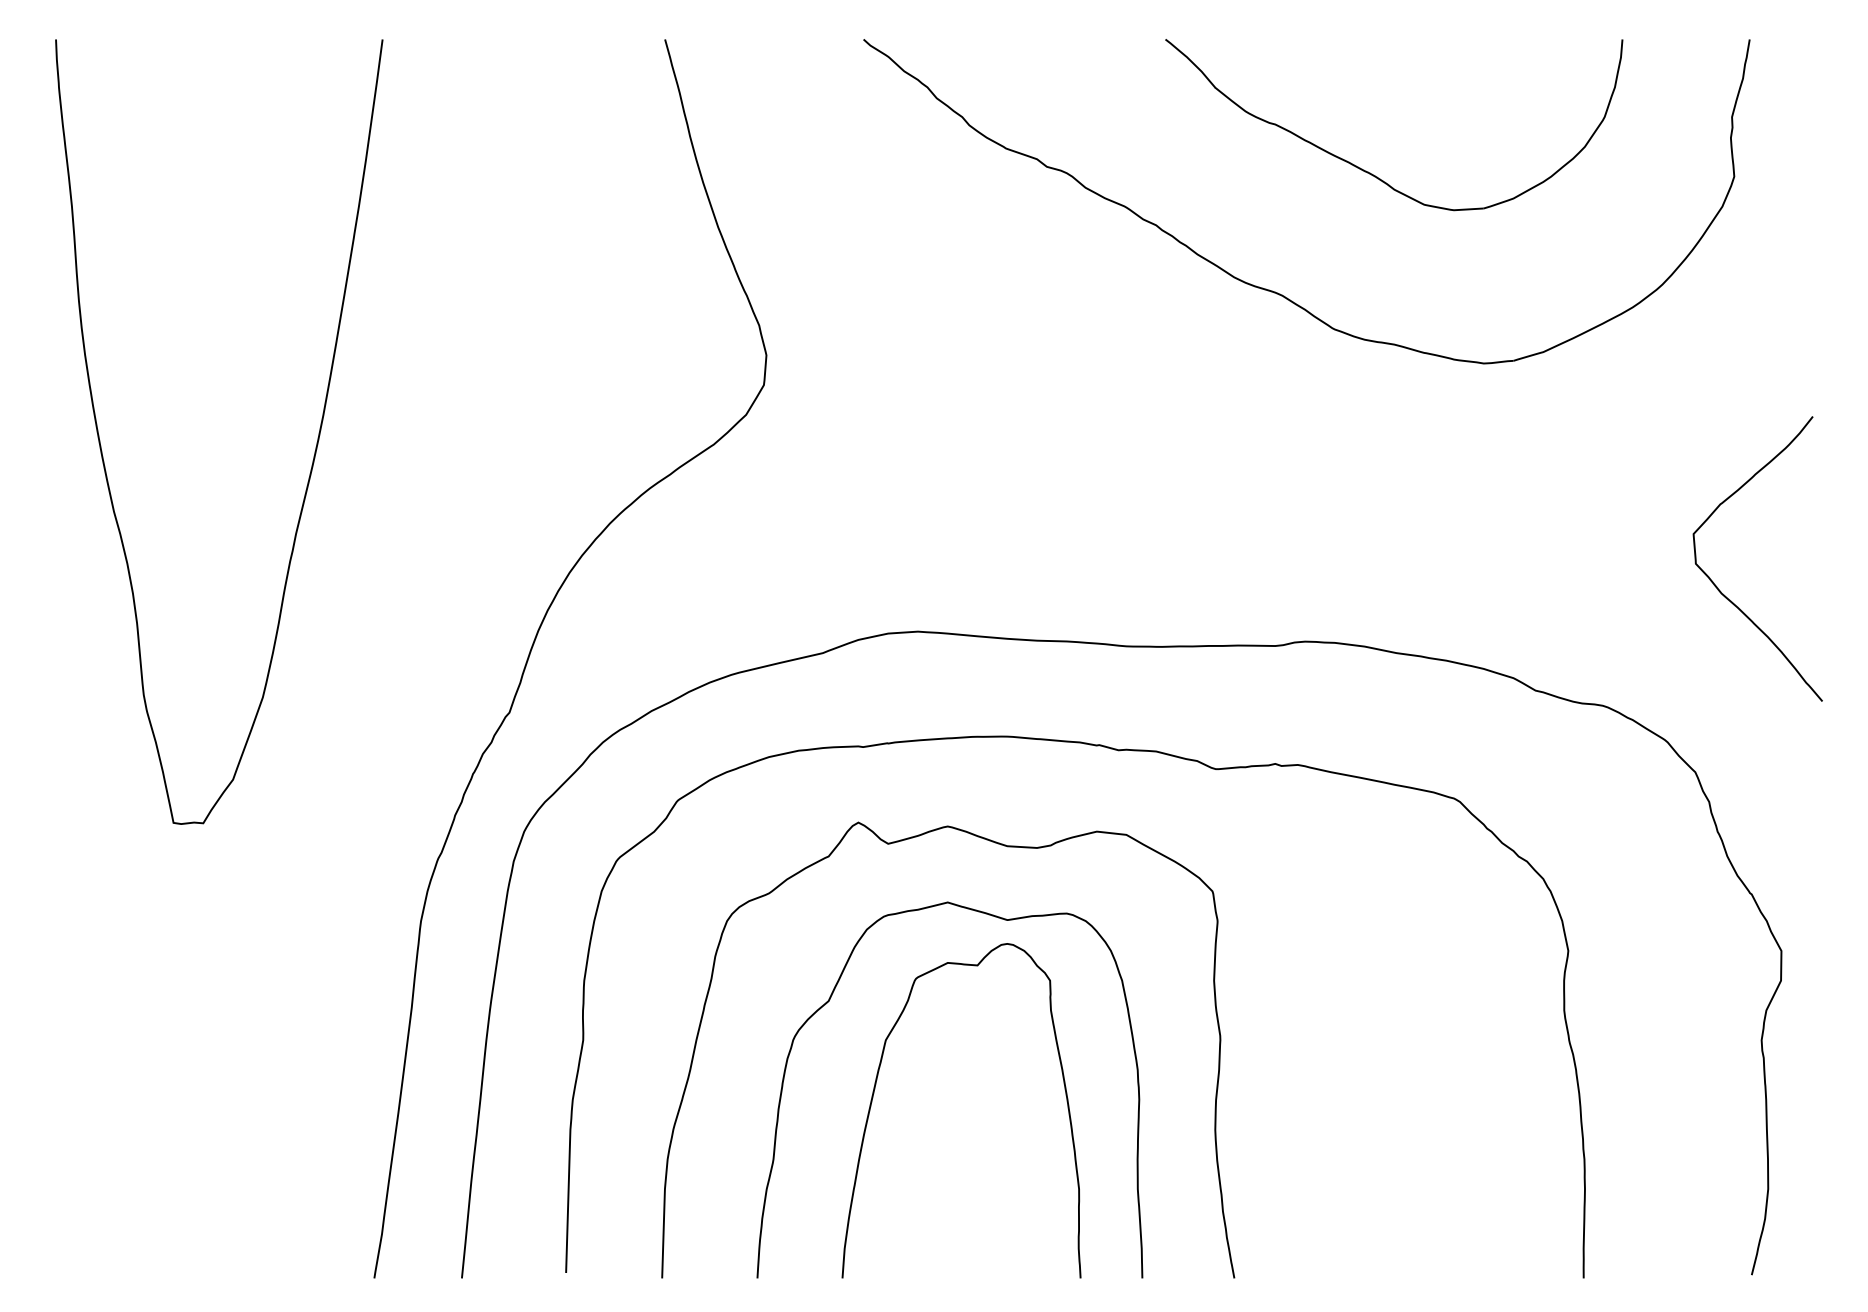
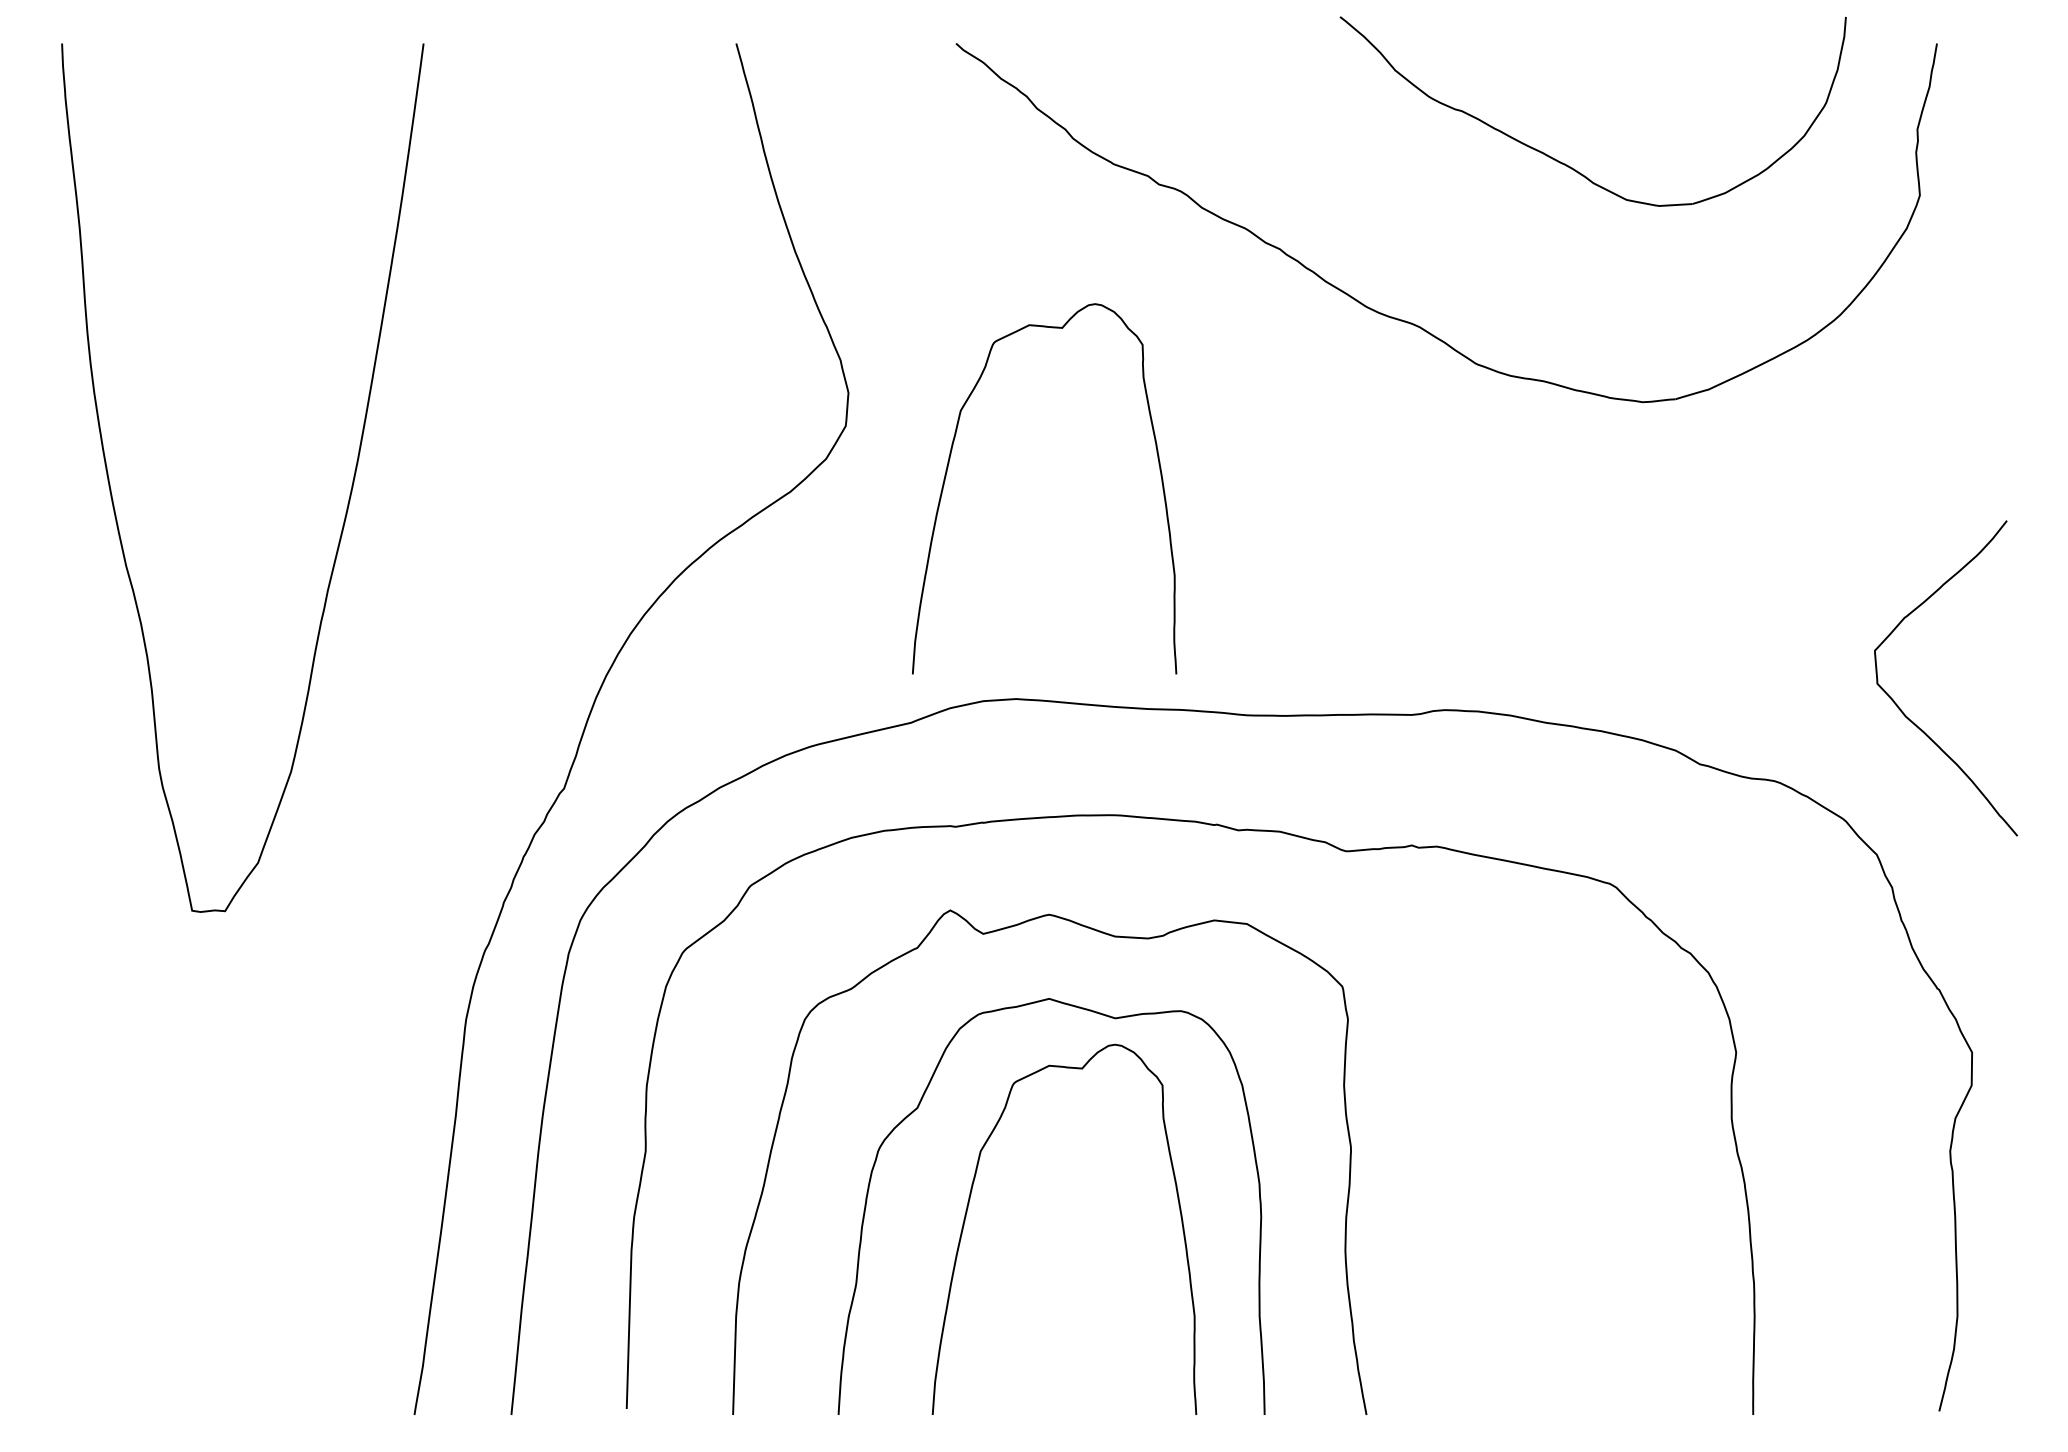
part: (1370, 172) -> (1567, 164), moved
curve: (857, 420) -> (949, 465), added
curve: (1723, 593) -> (1907, 716), moved

